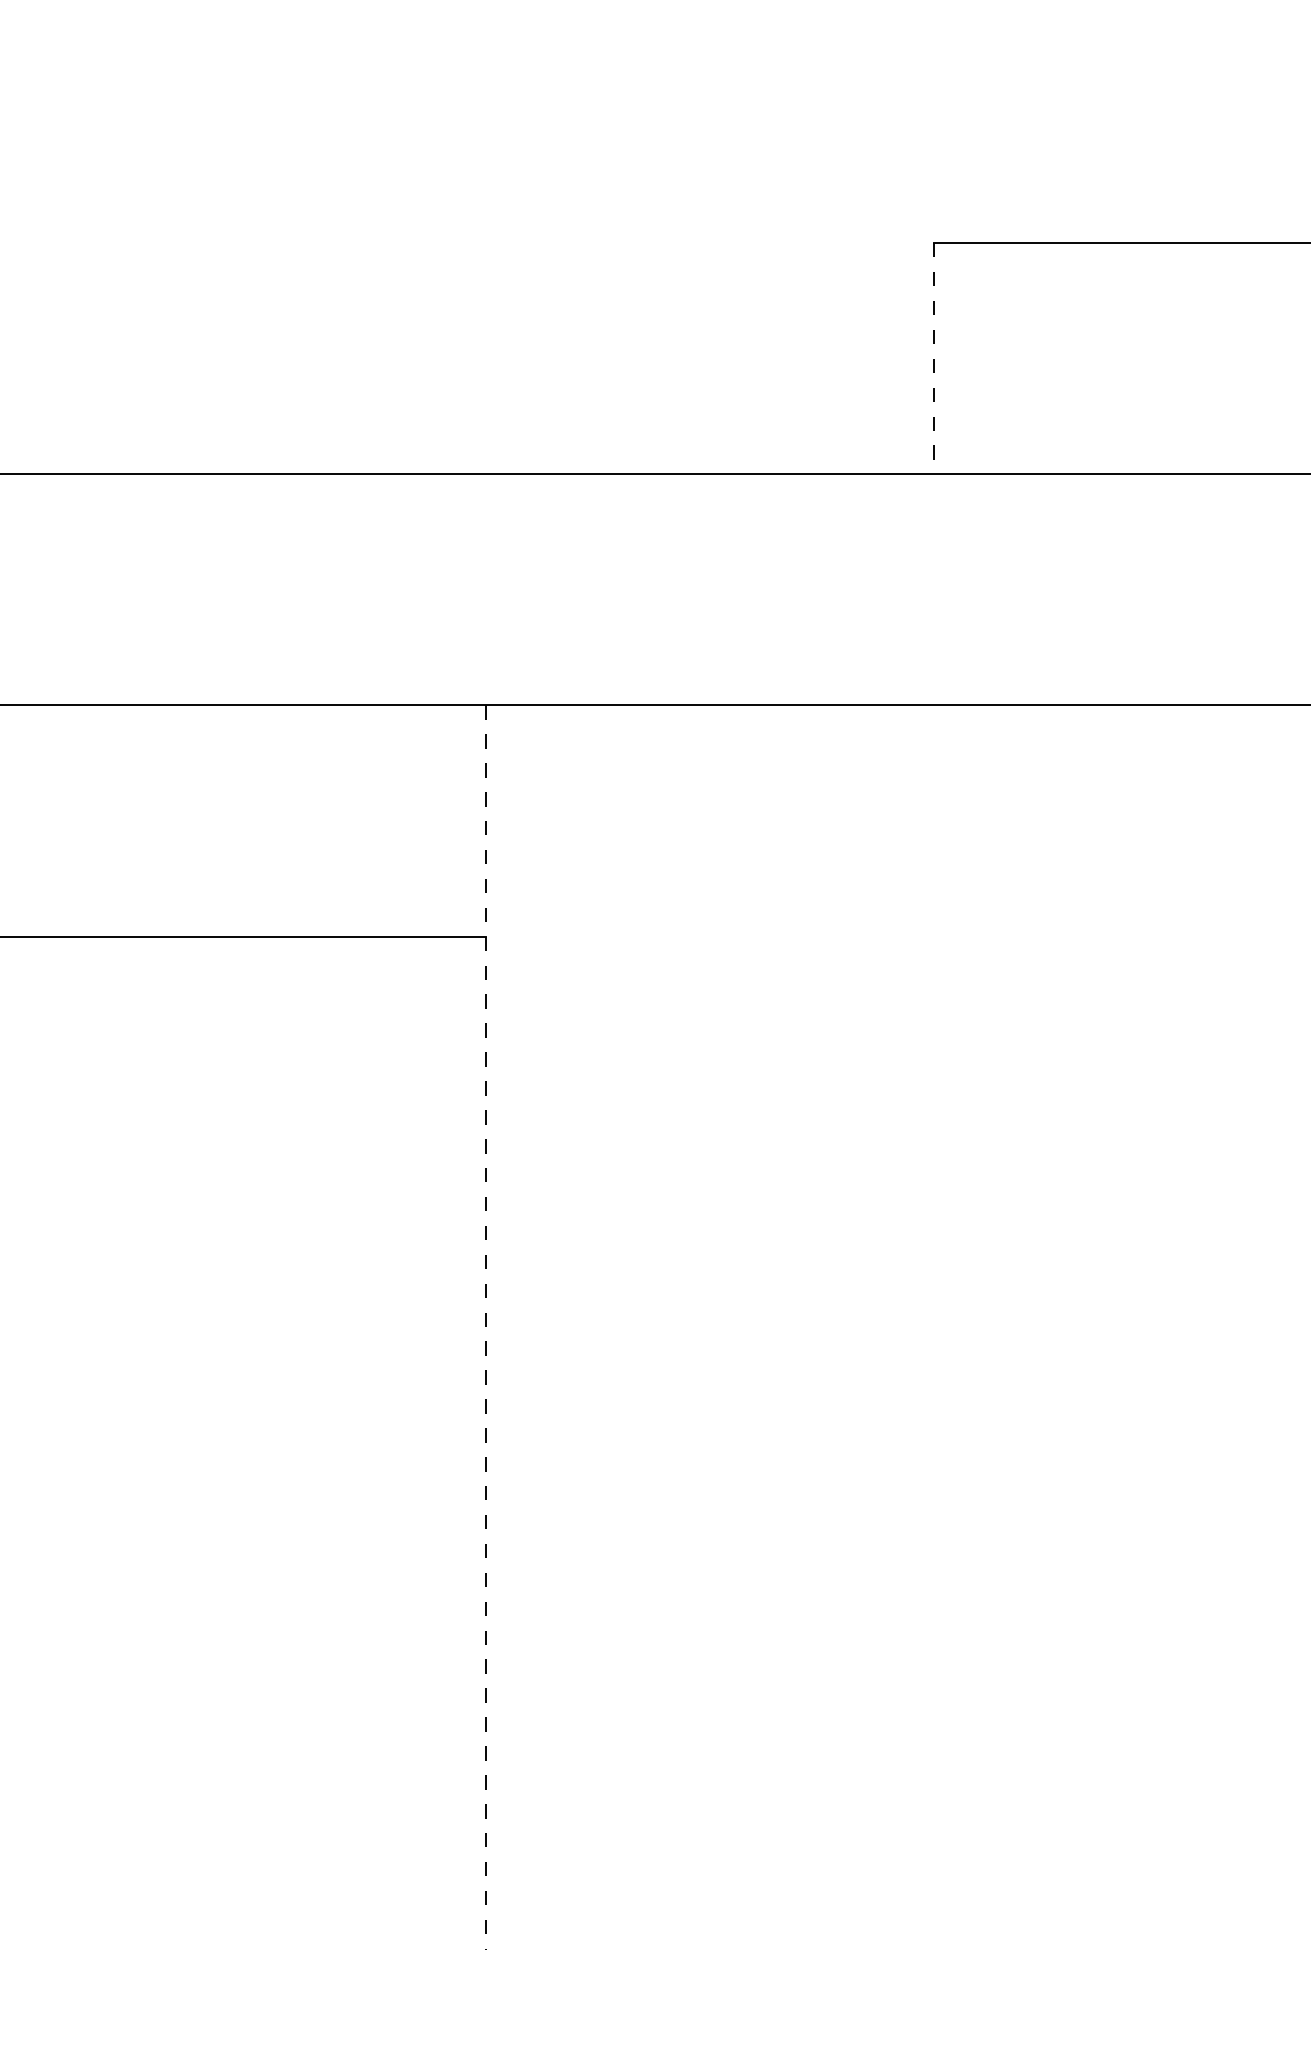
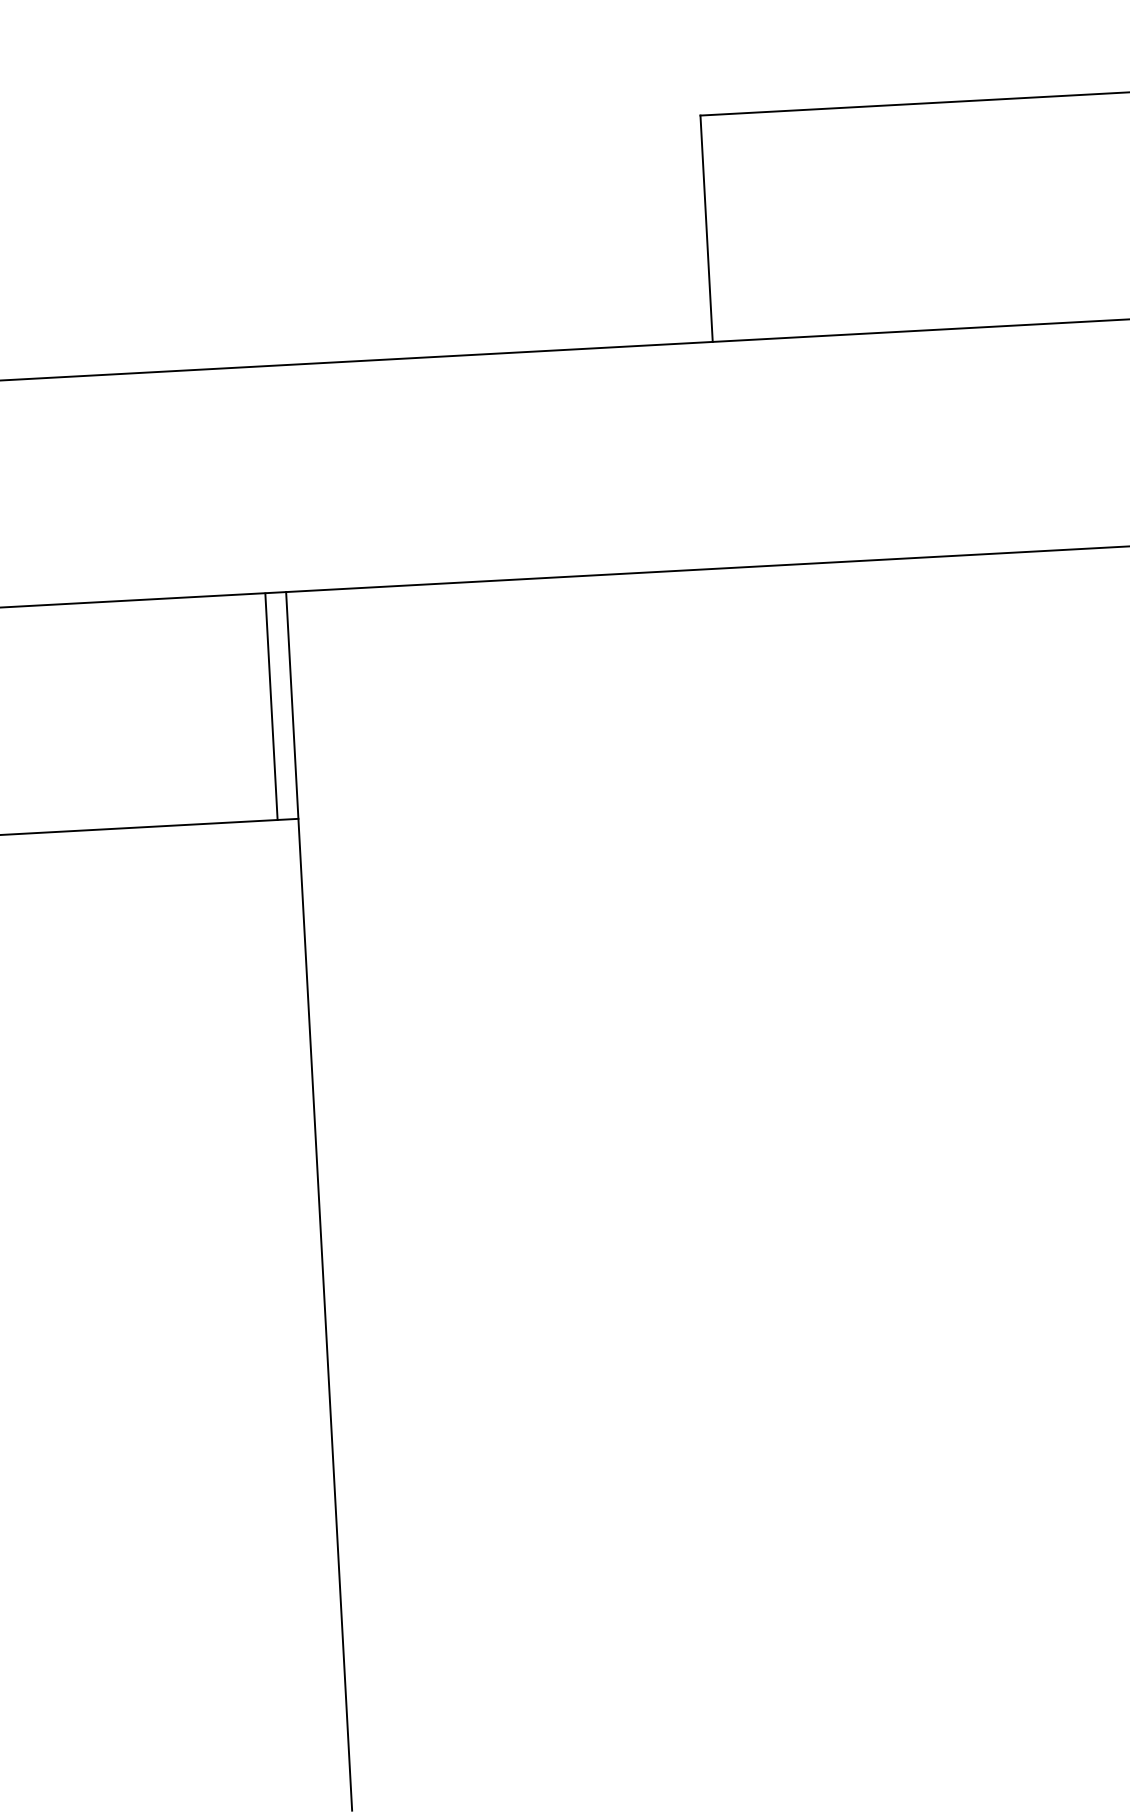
line: (933, 358) -> (706, 228), dashed -> solid
line: (464, 820) -> (271, 705), added
line: (485, 1328) -> (318, 1202), dashed -> solid

